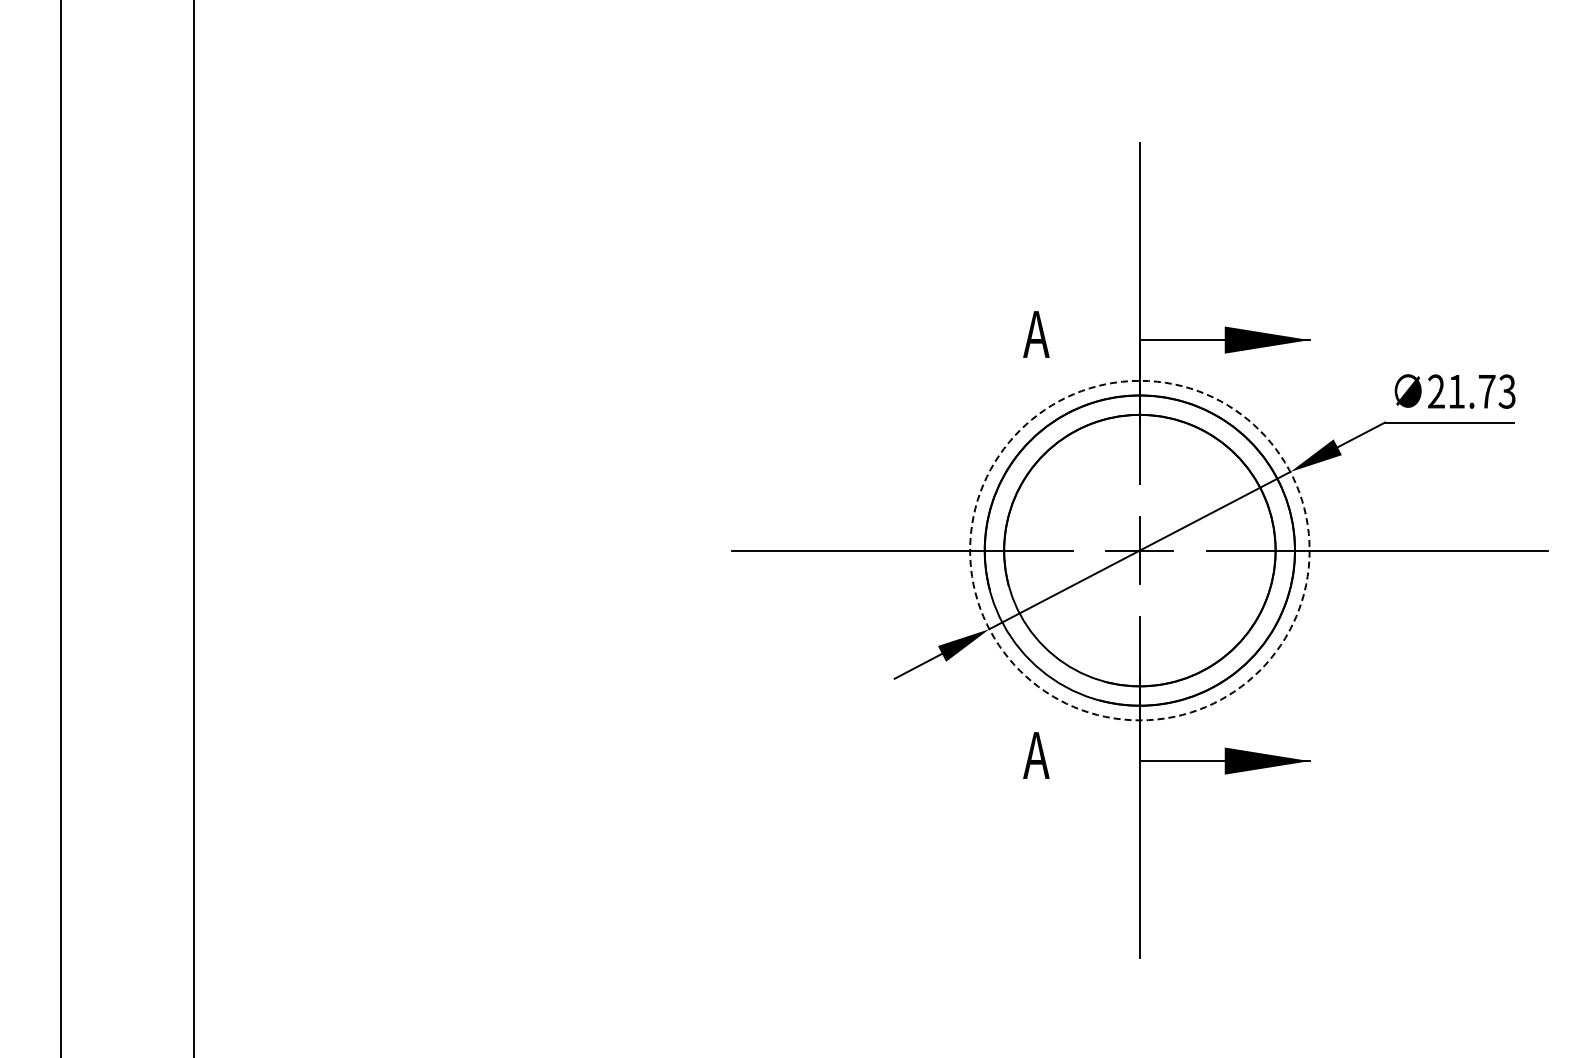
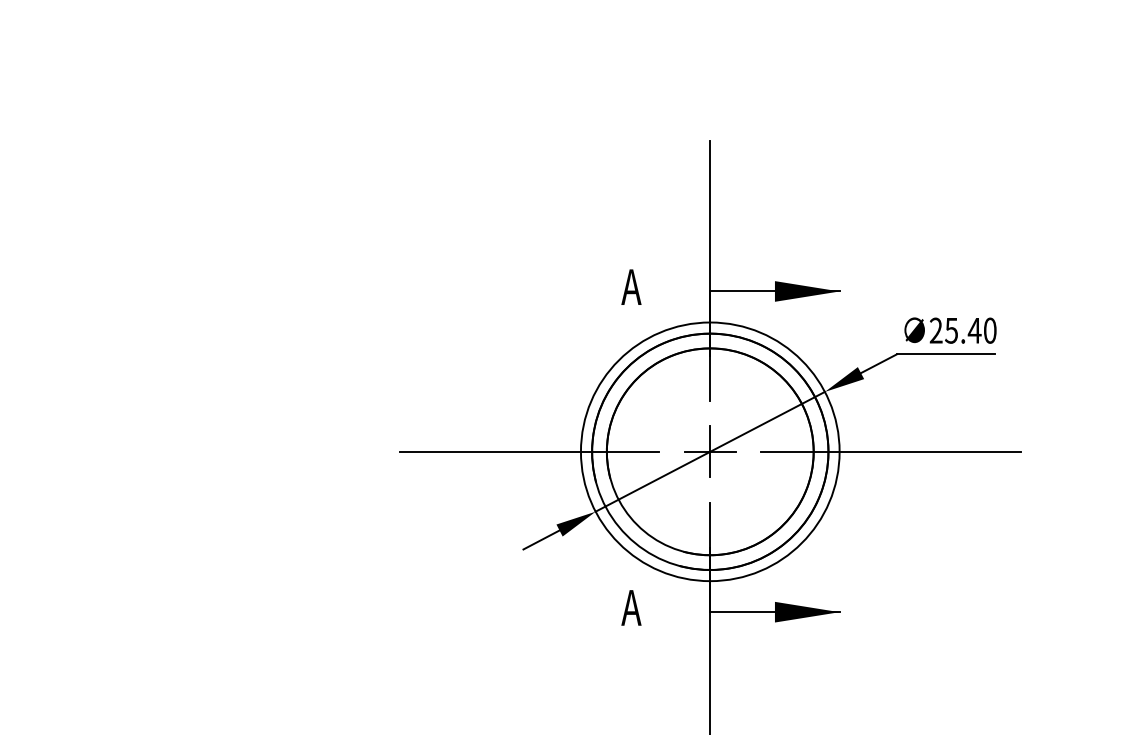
text: (1481, 391) -> (970, 330), 21.73 -> 25.40
circle: (1139, 550) -> (709, 451), dashed -> solid

